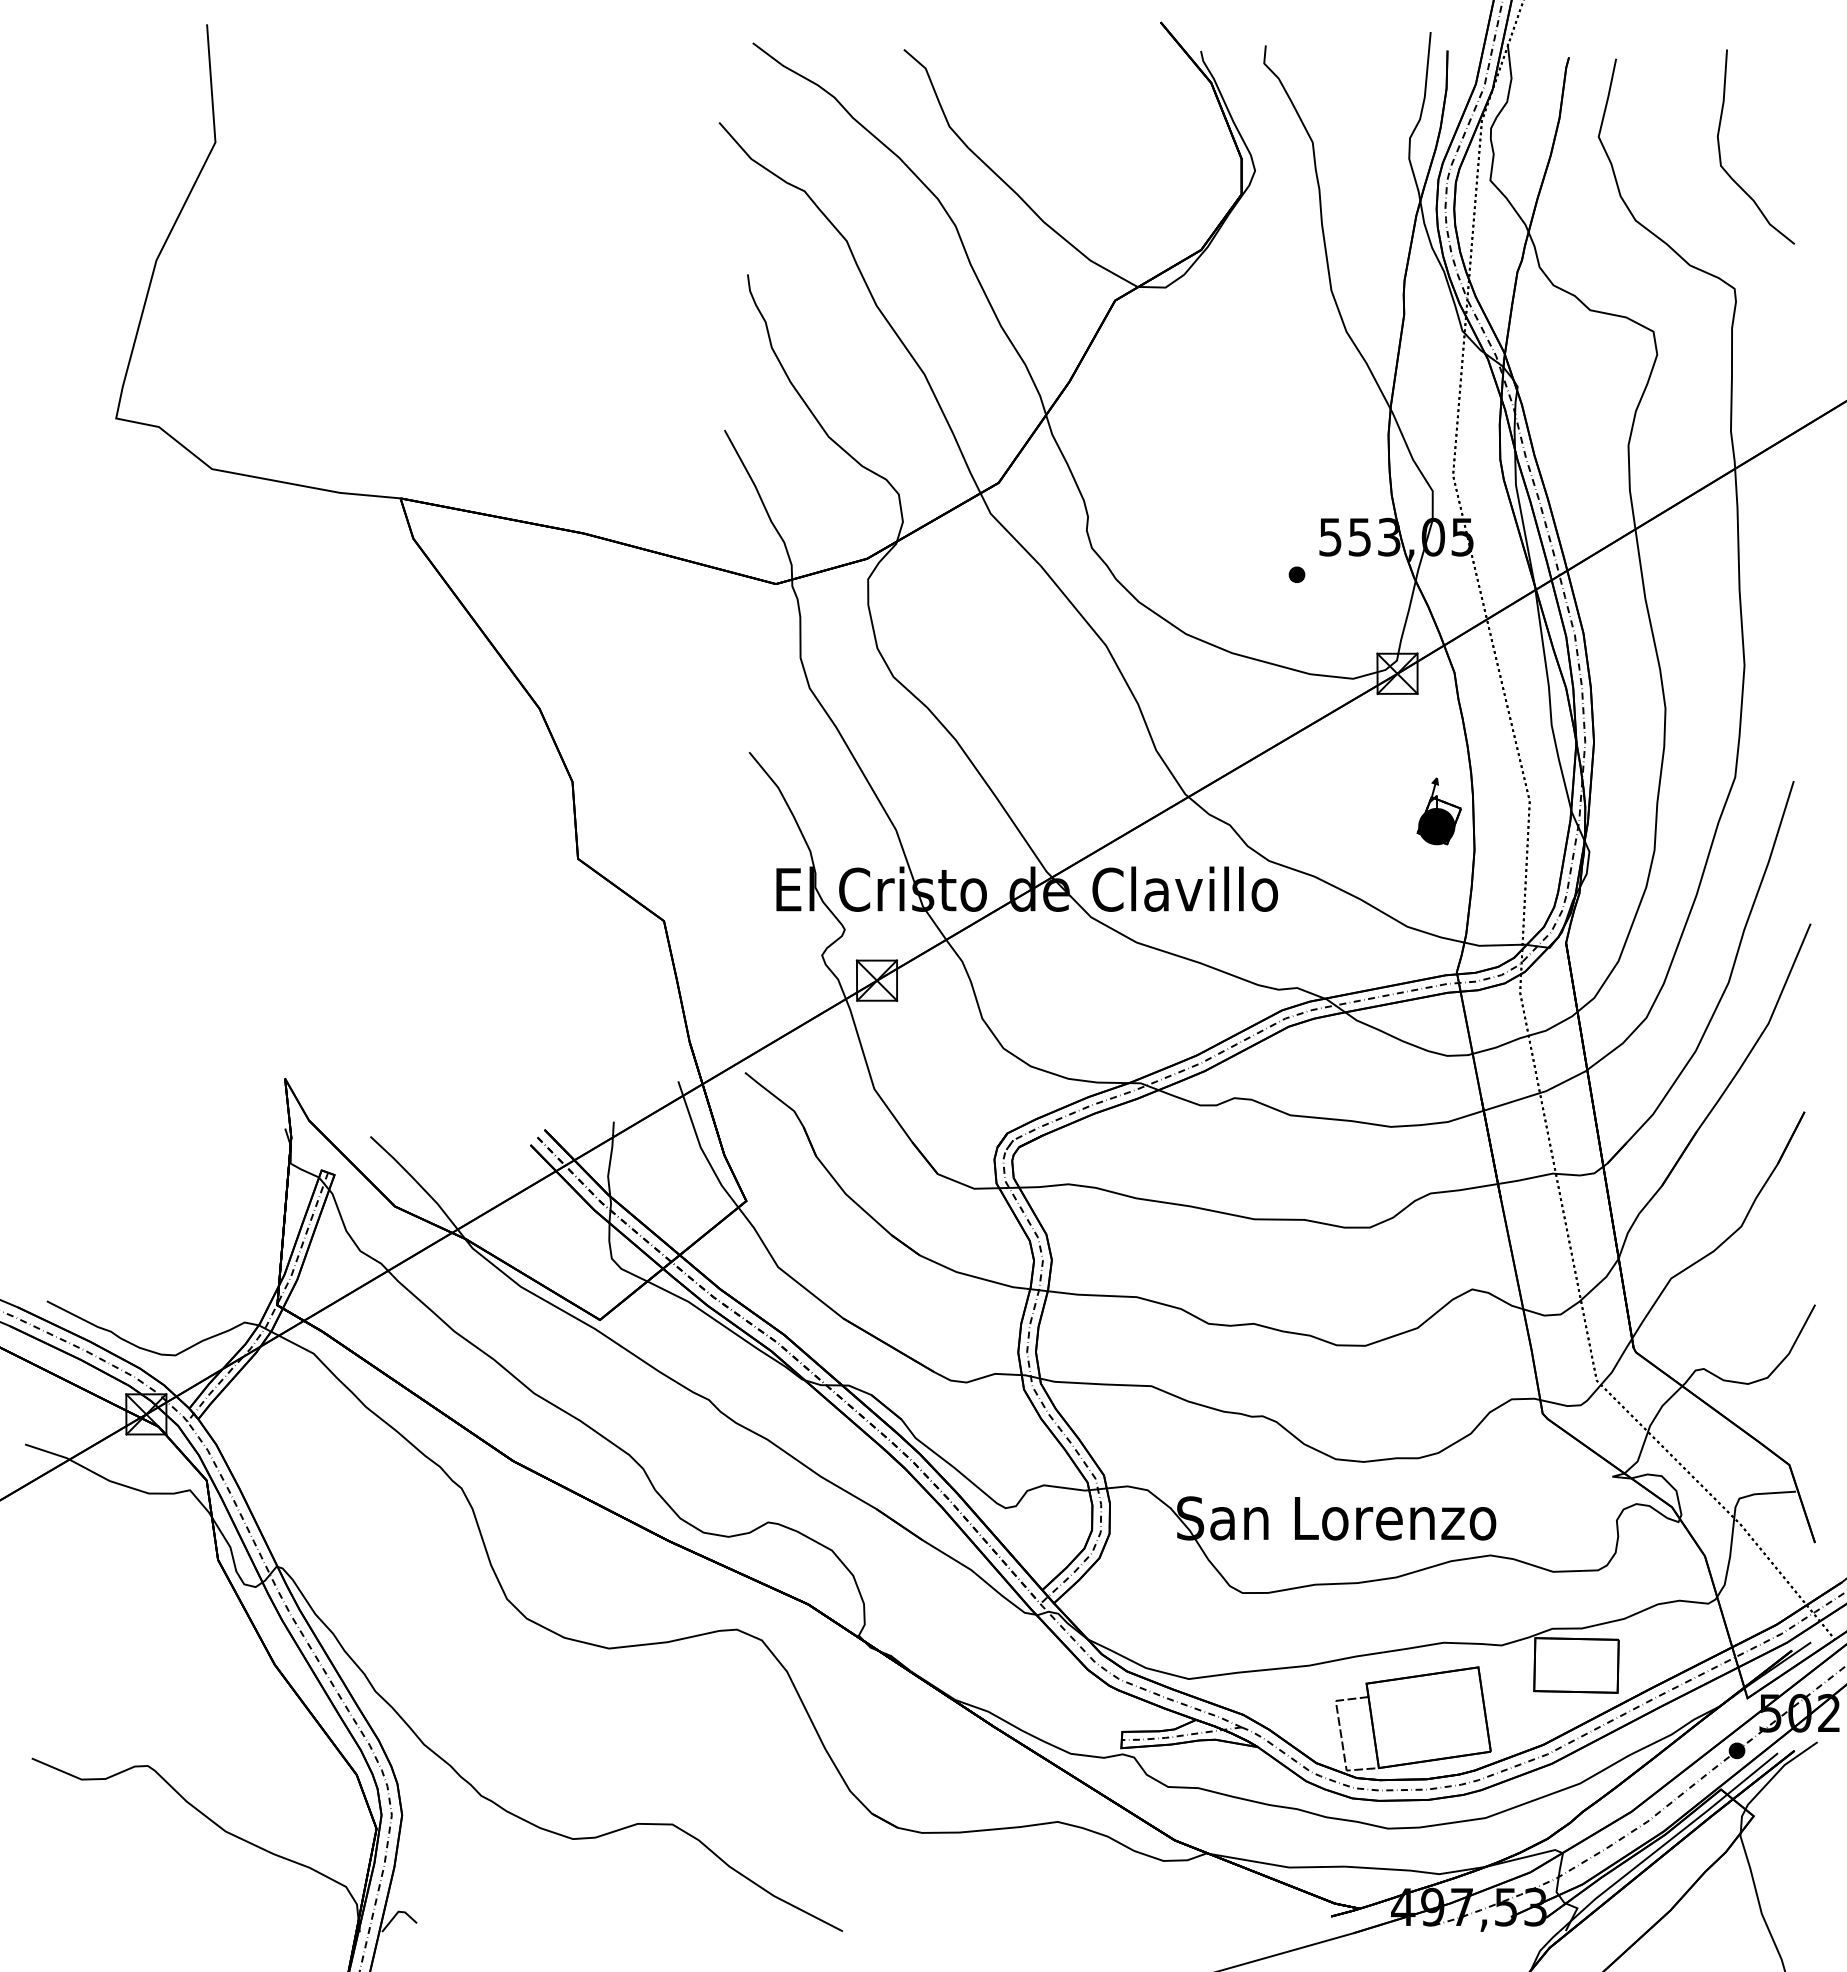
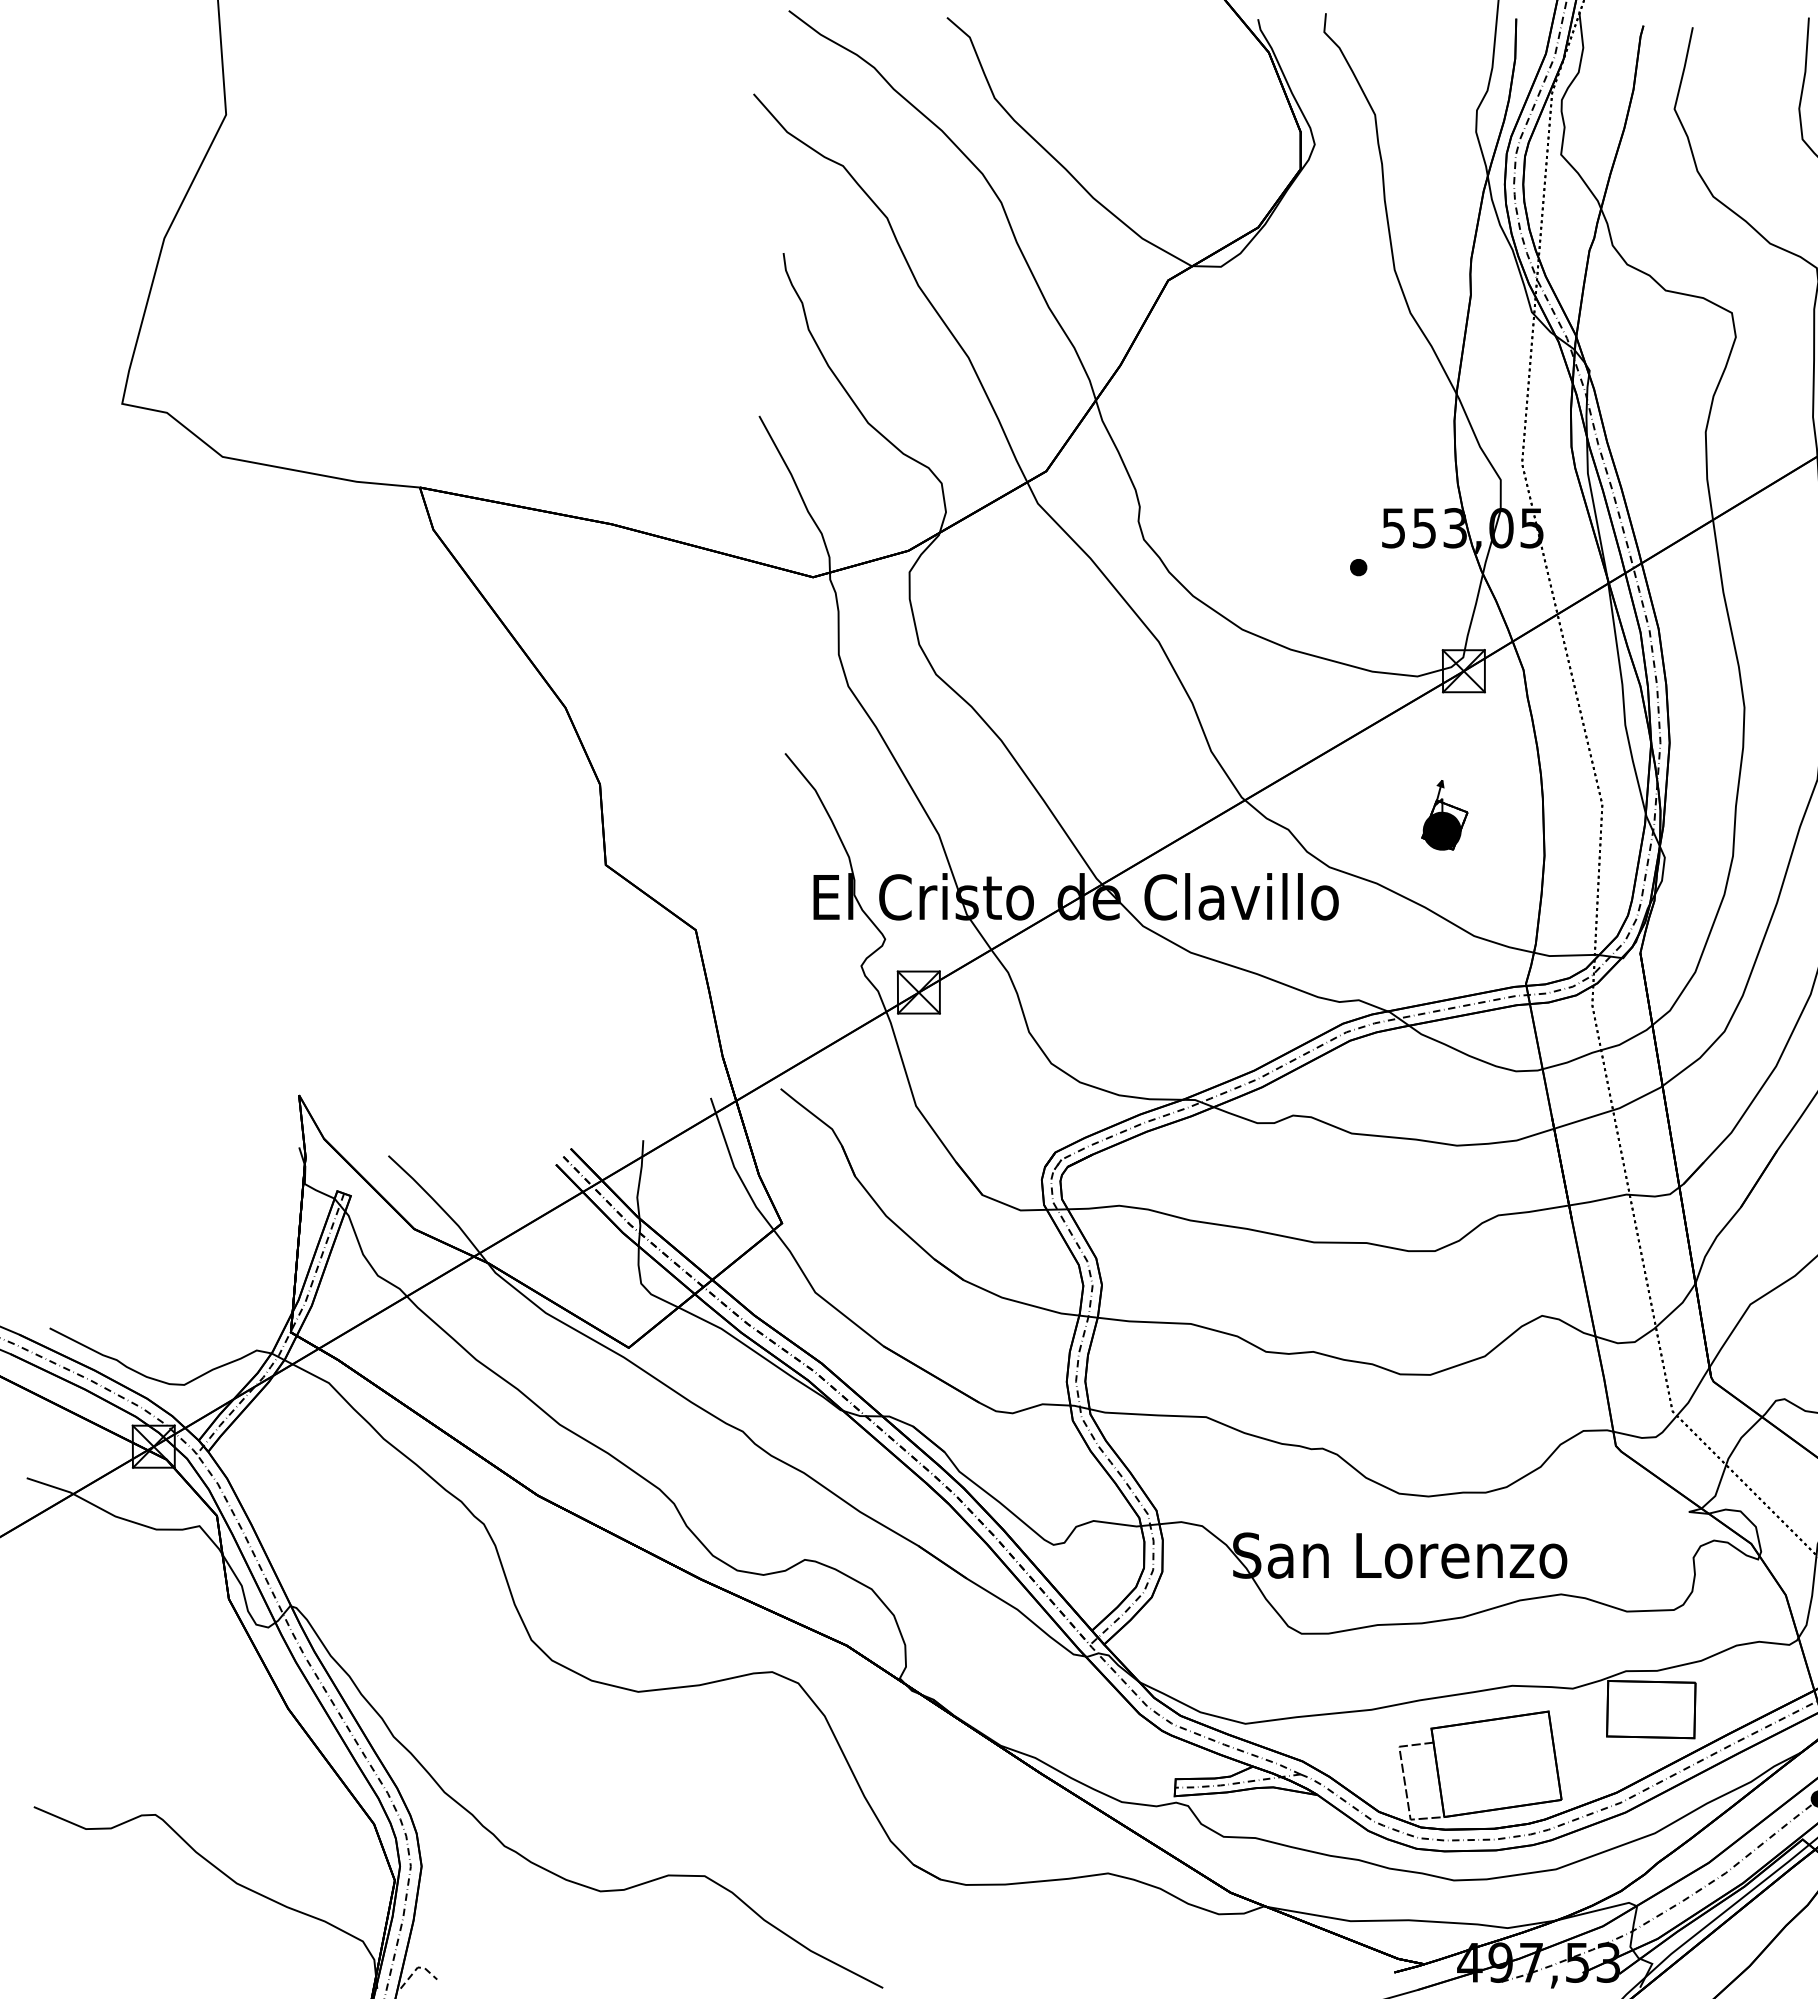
part: (1438, 811) -> (1443, 815), moved
line: (398, 1911) -> (417, 1967), solid -> dashed

